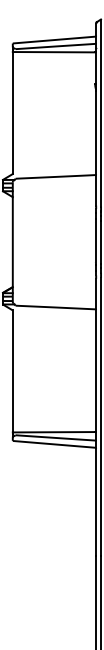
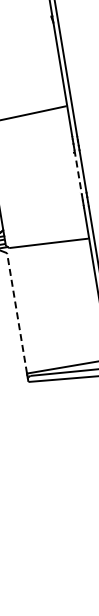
line: (96, 242) -> (78, 172), solid -> dashed
line: (12, 370) -> (16, 312), solid -> dashed

